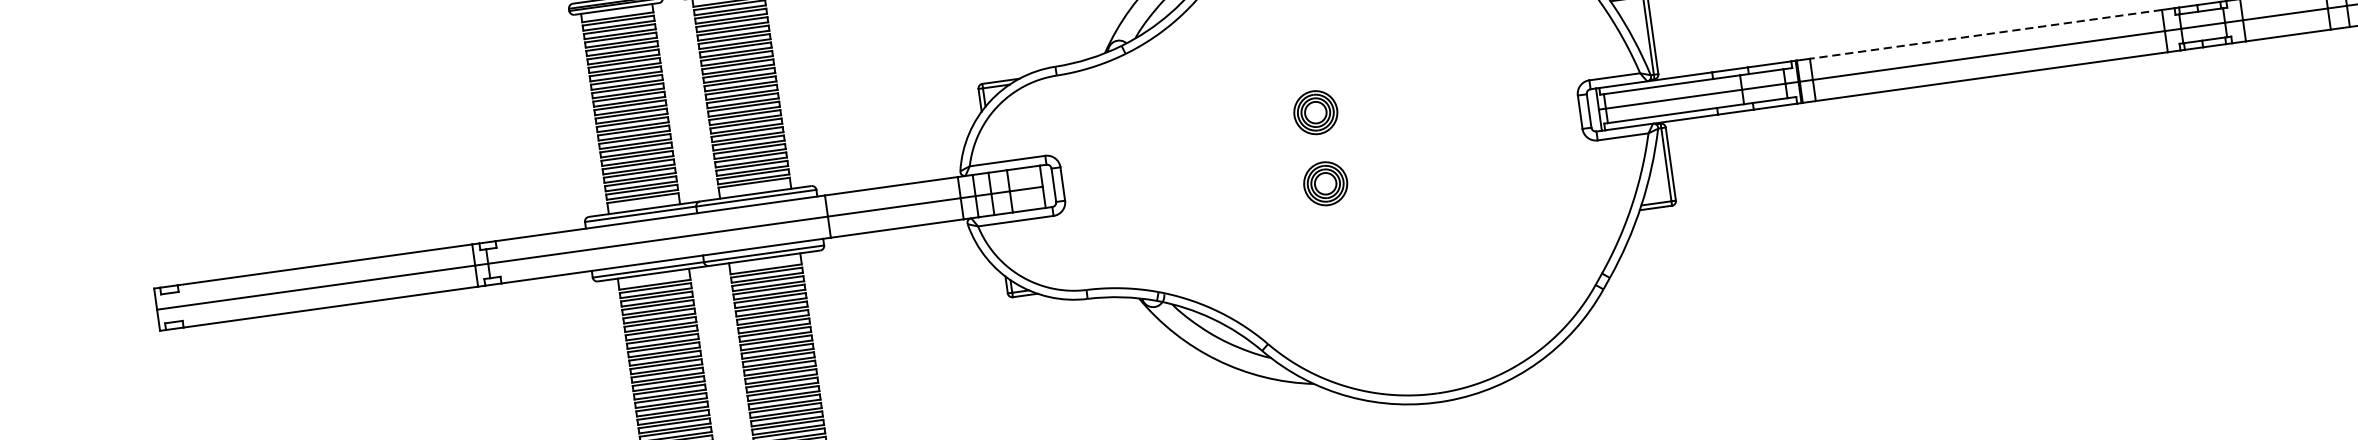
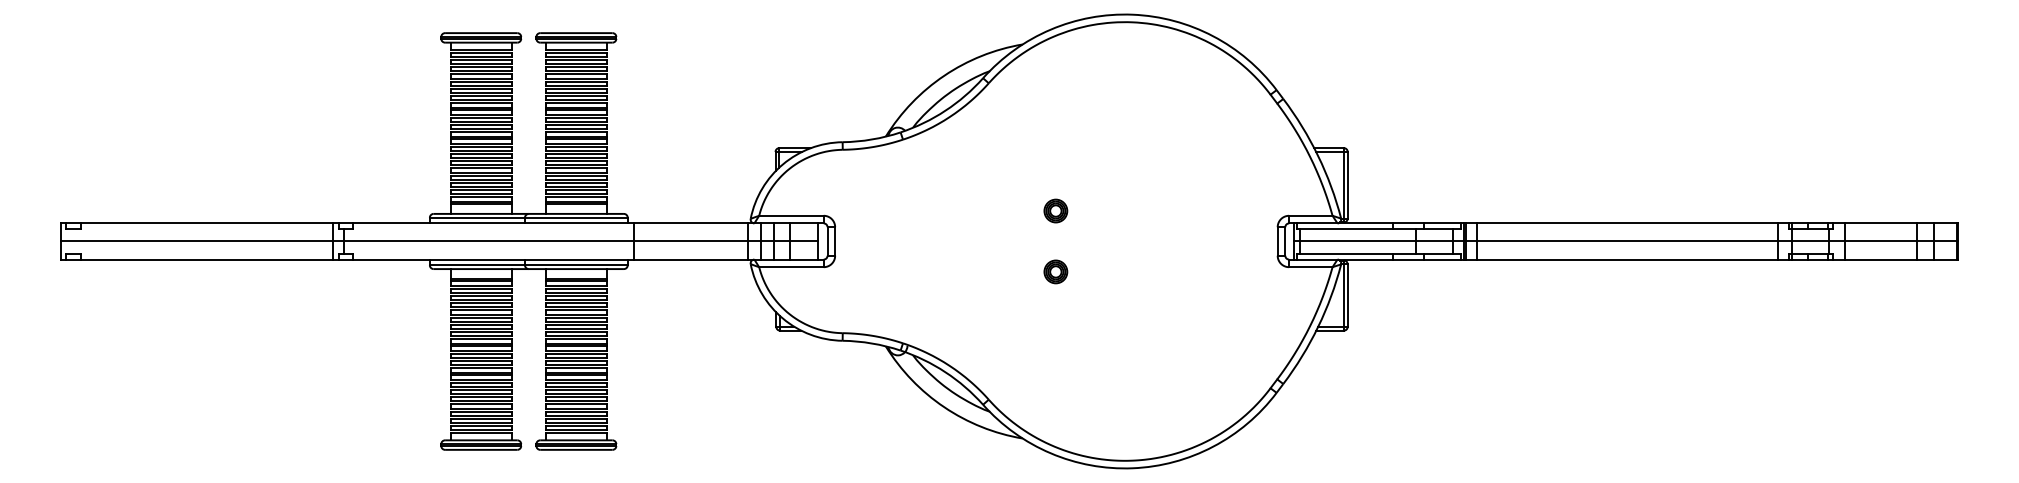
line: (1986, 34) -> (1627, 223), dashed -> solid
part: (1315, 112) -> (1055, 210), size x0.62
part: (1325, 183) -> (1055, 271), size x0.62

